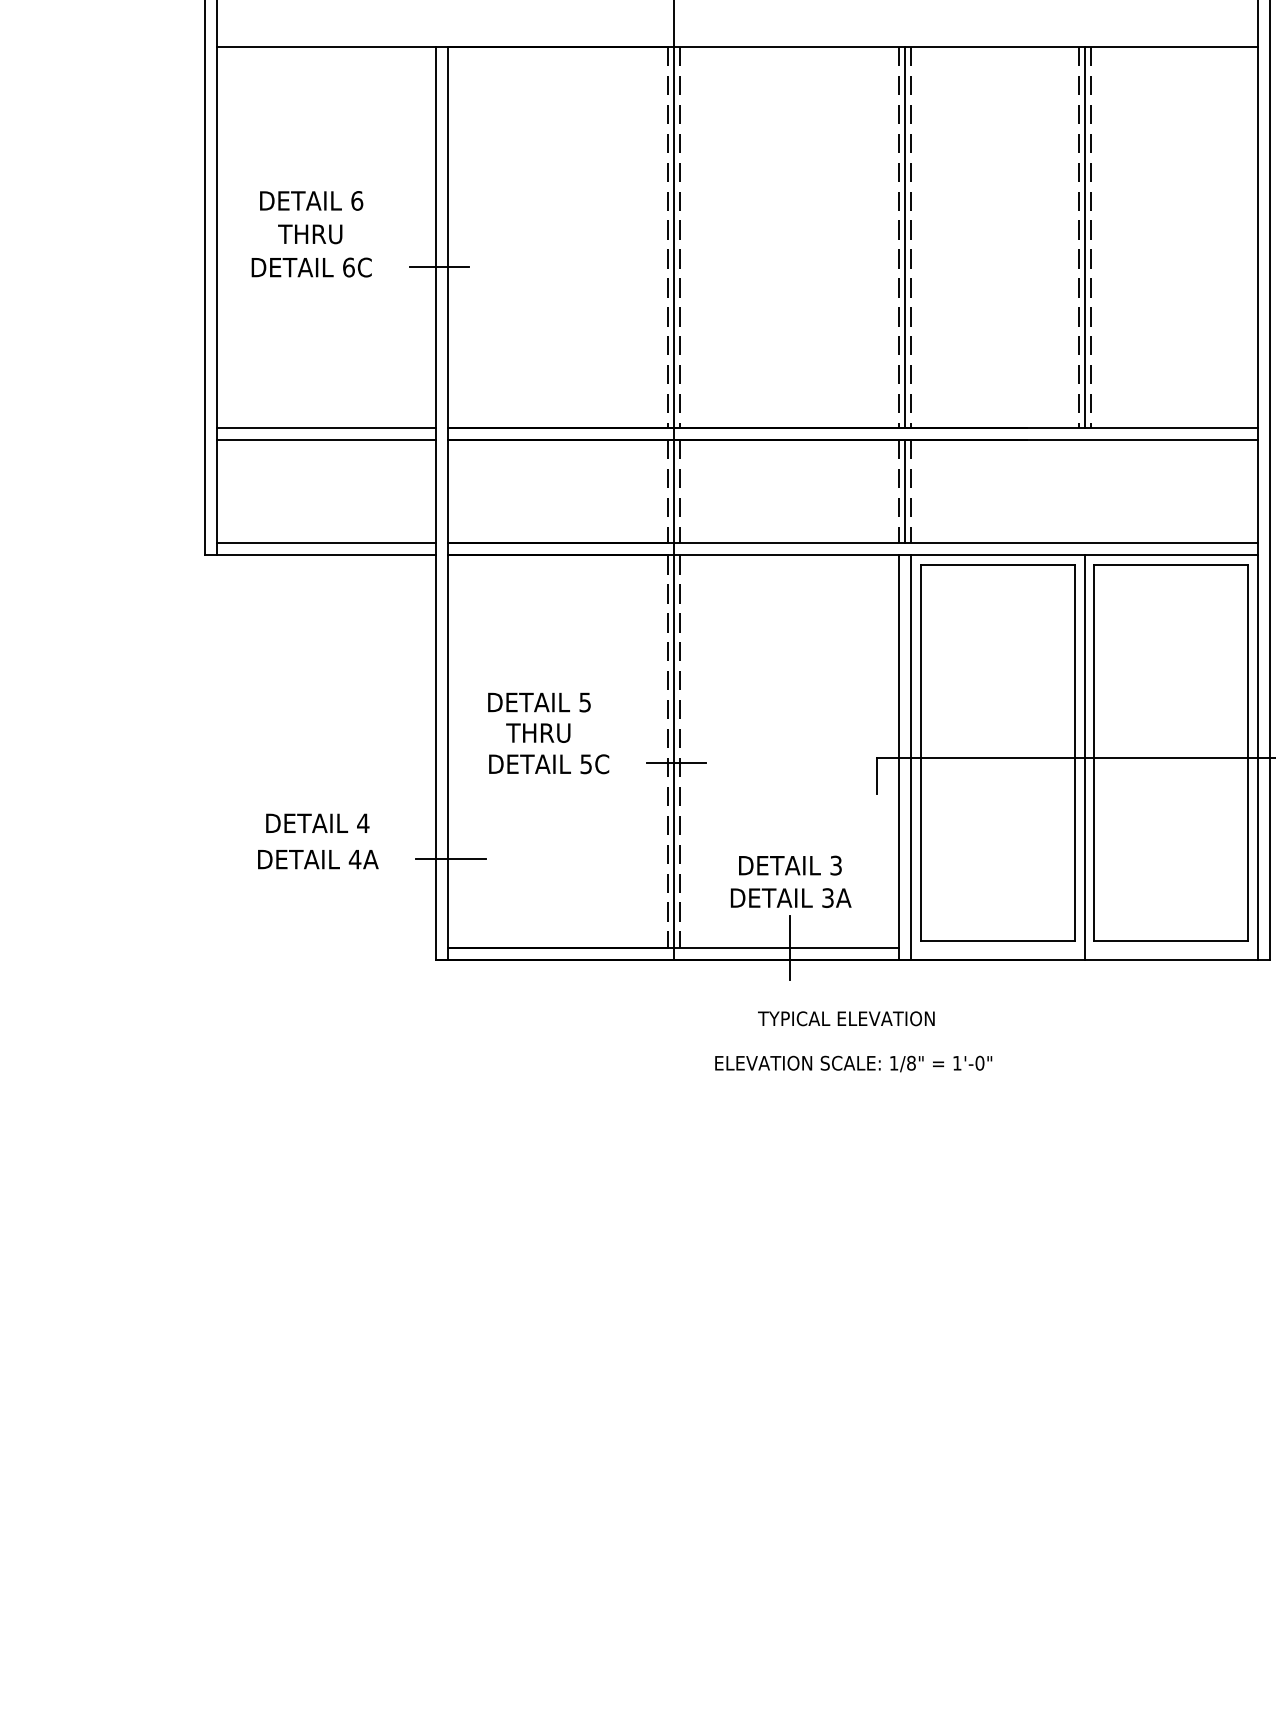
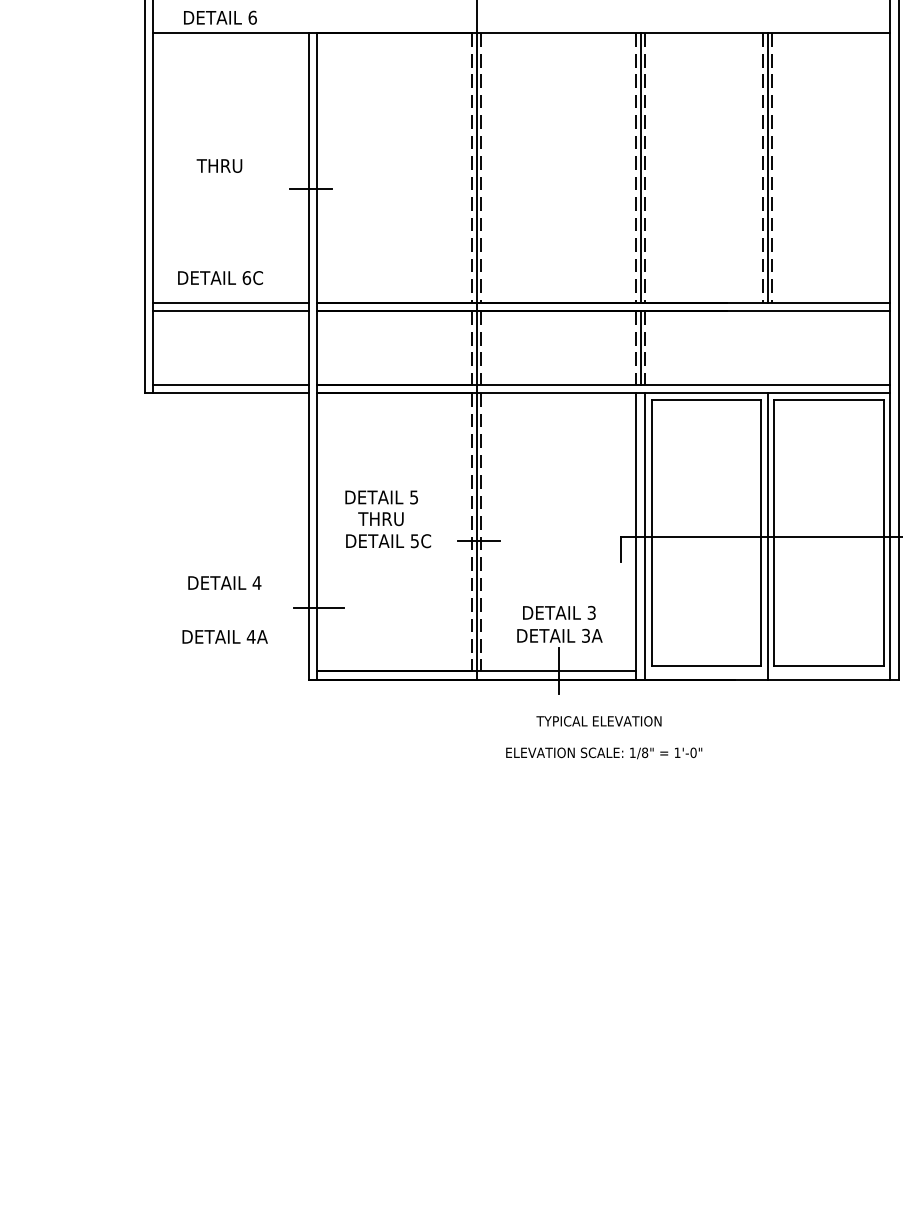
text: (311, 200) -> (220, 17), moved
text: (311, 267) -> (220, 277), moved
text: (318, 859) -> (225, 636), moved

